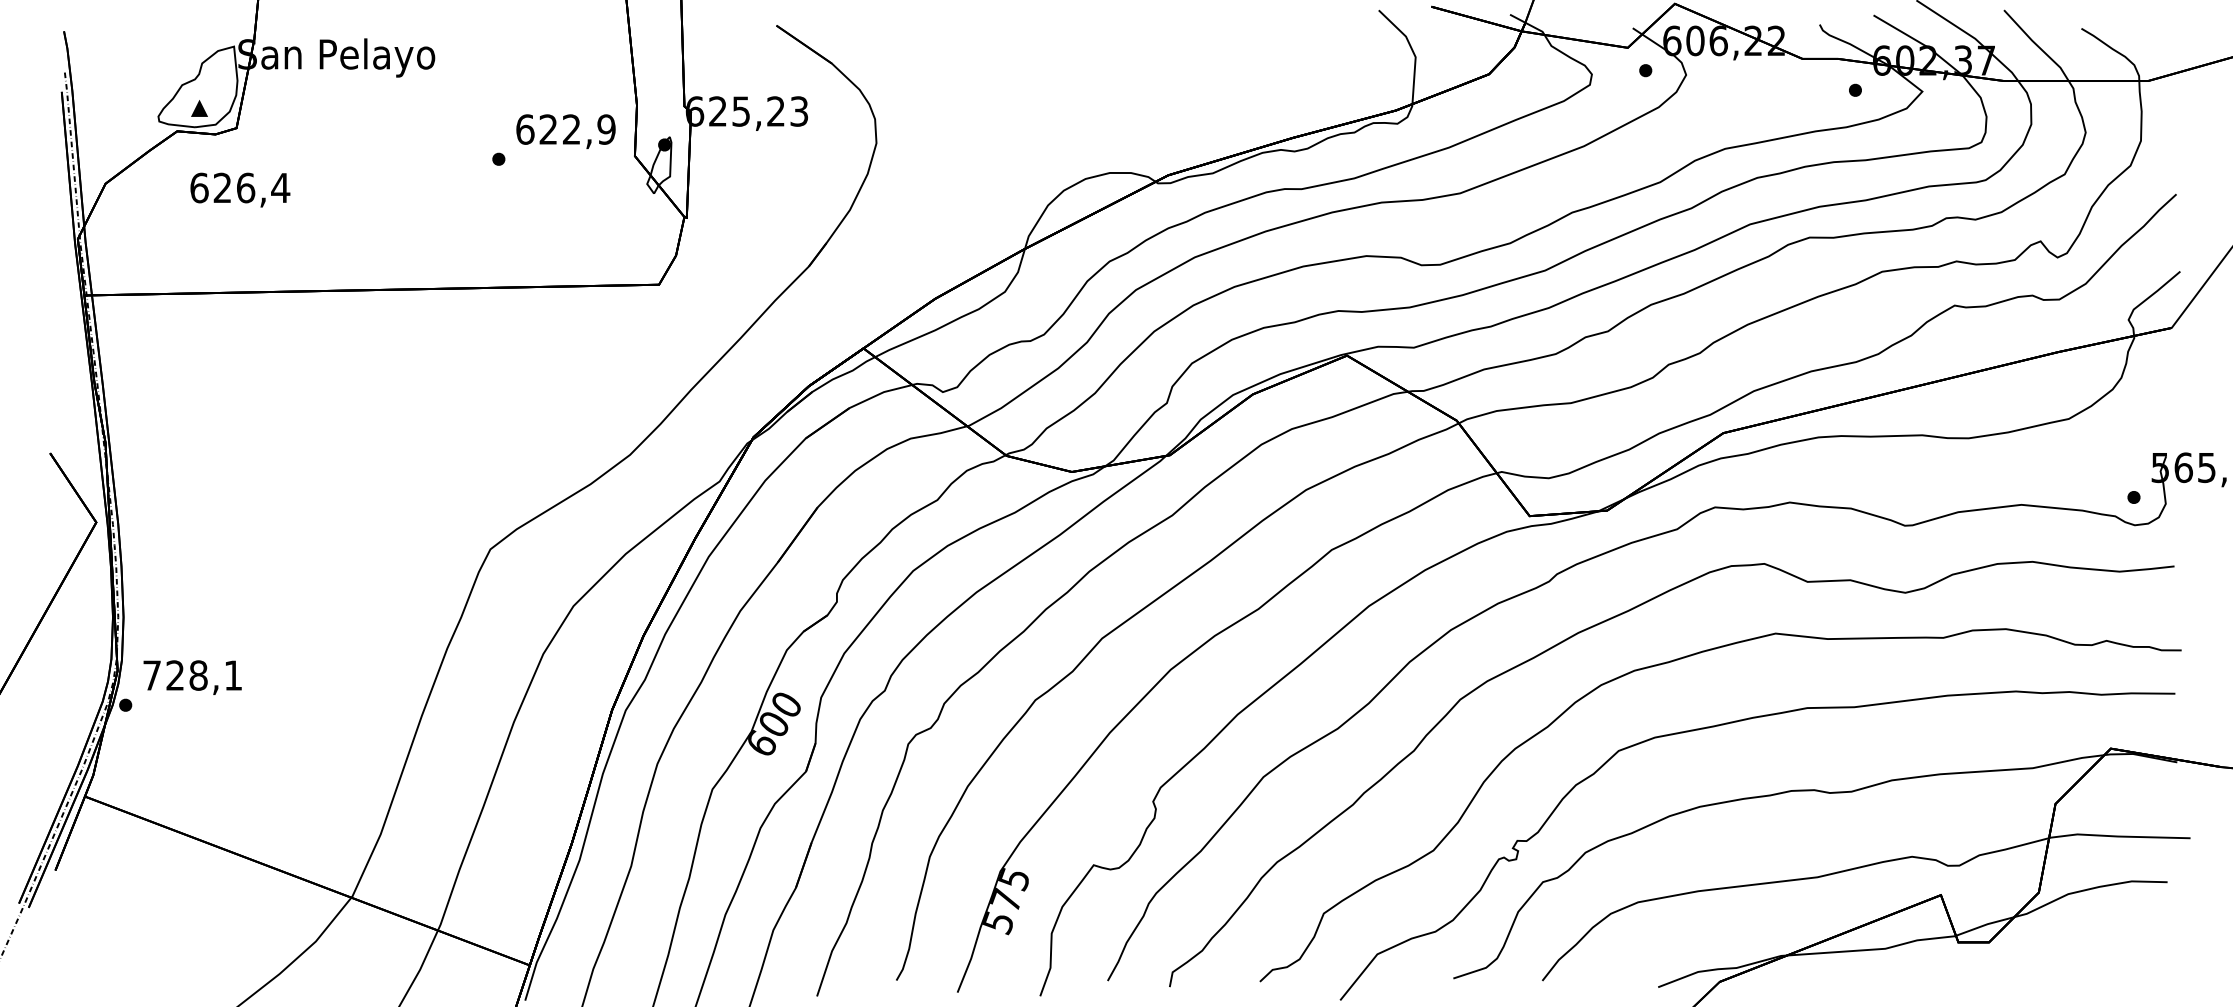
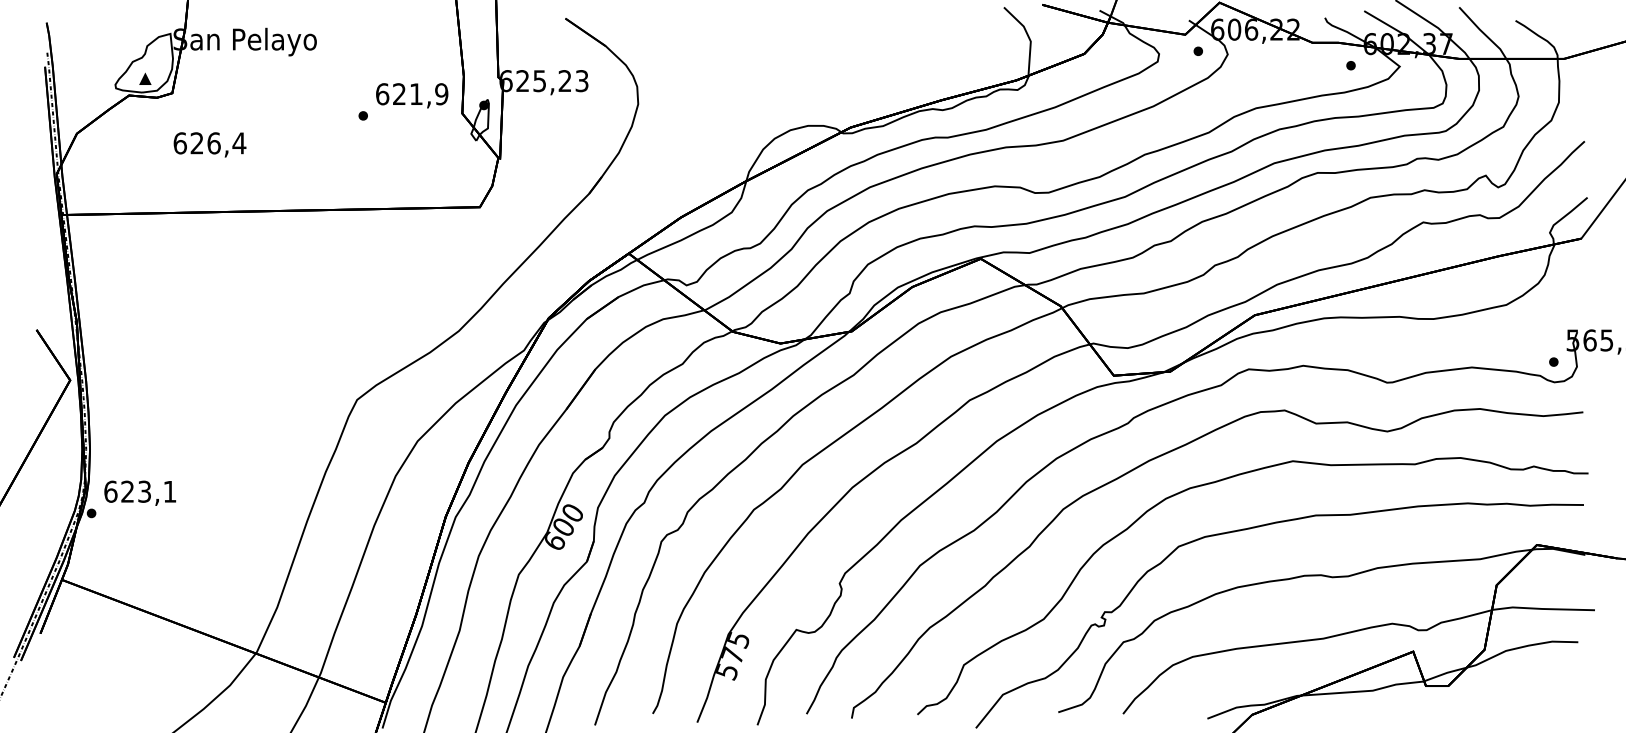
text: (571, 129) -> (416, 94), 622,9 -> 621,9
text: (240, 189) -> (210, 144), moved
text: (175, 675) -> (127, 491), 728,1 -> 623,1

